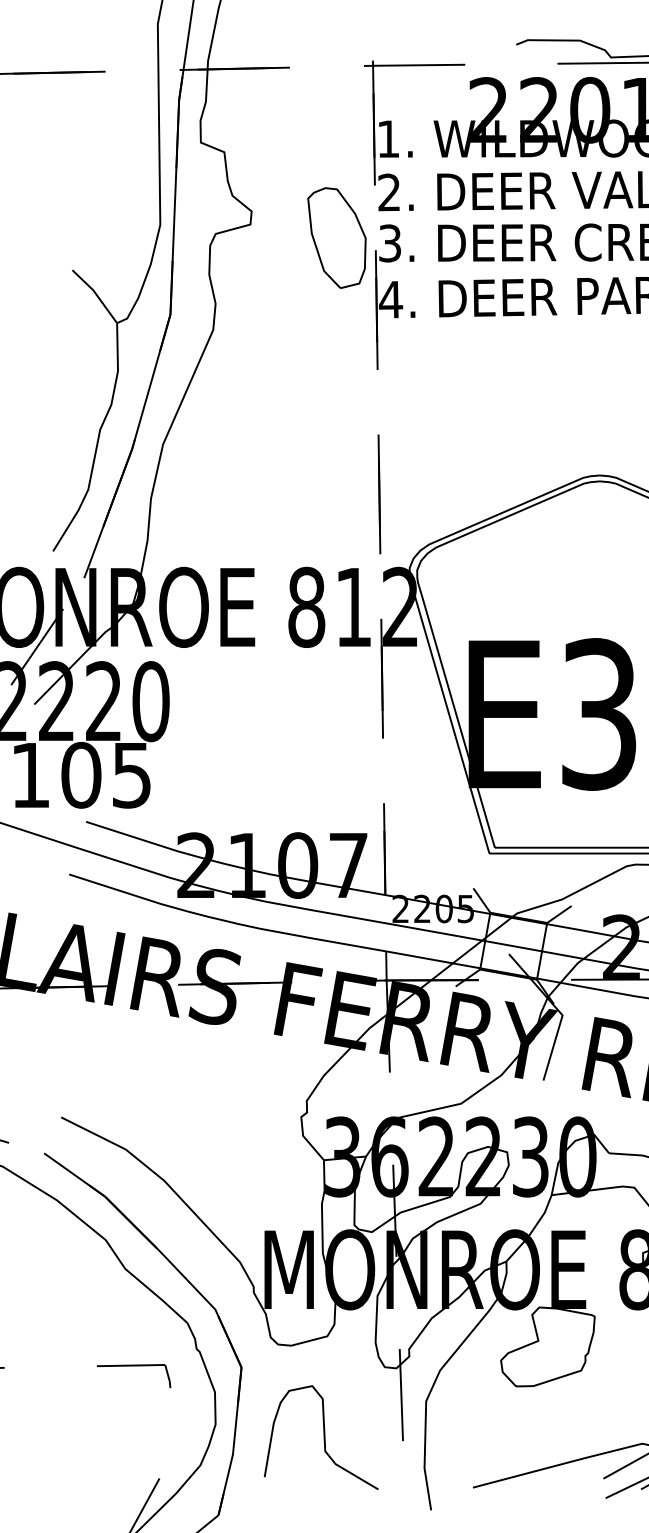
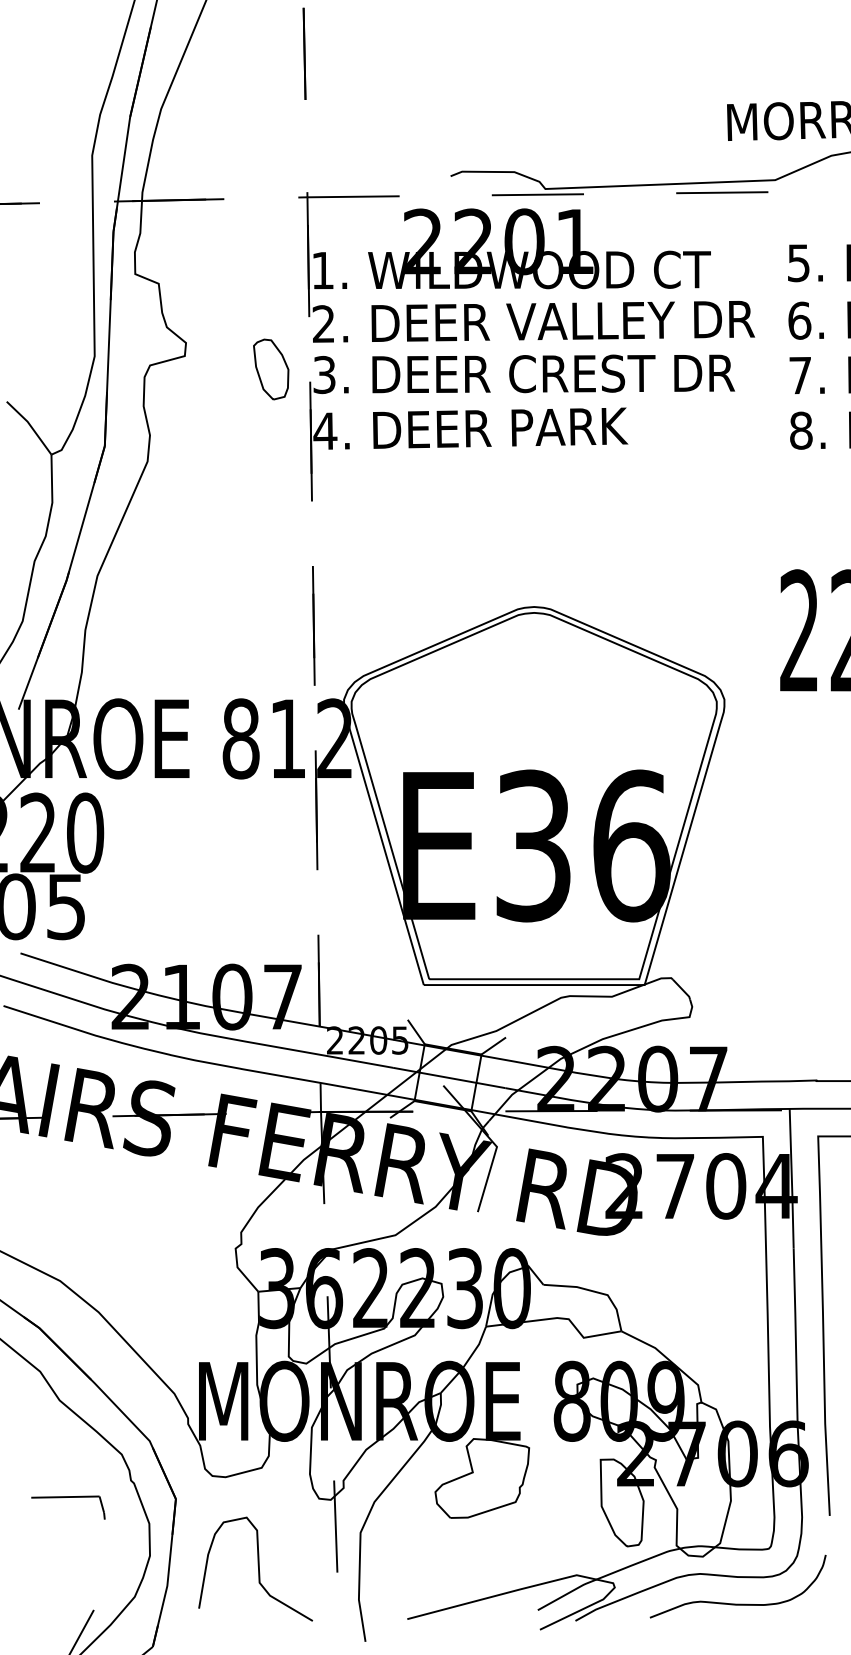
part: (336, 237) -> (270, 369), size x0.6

